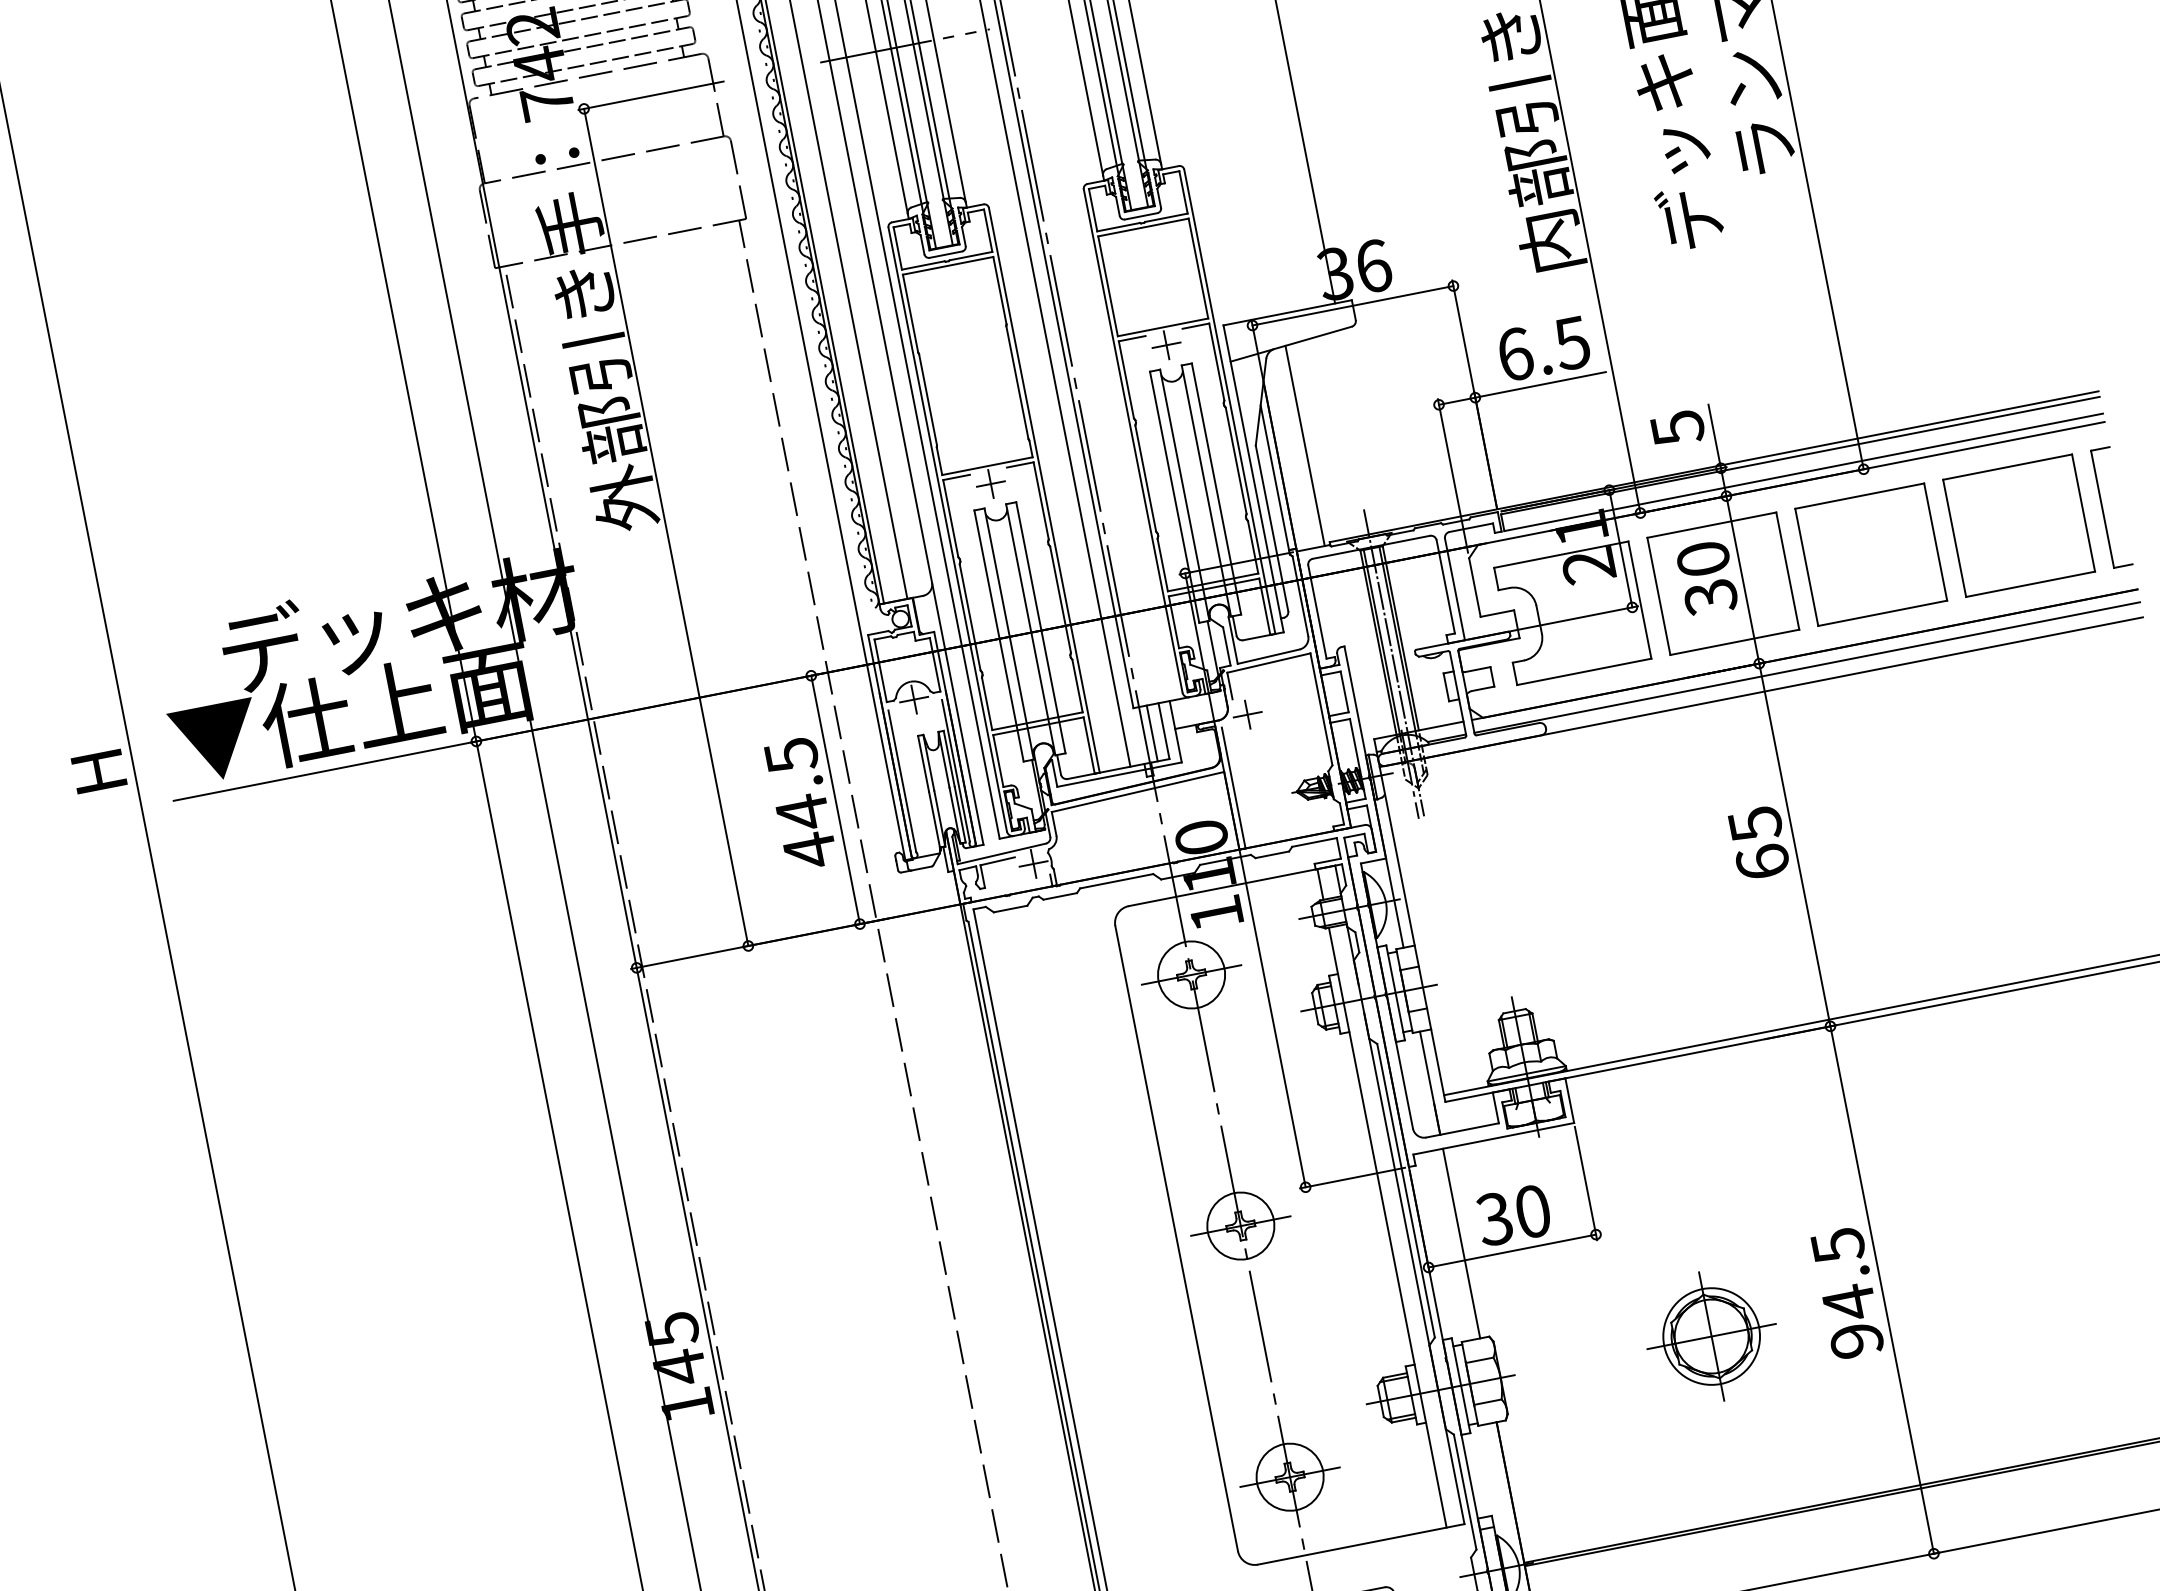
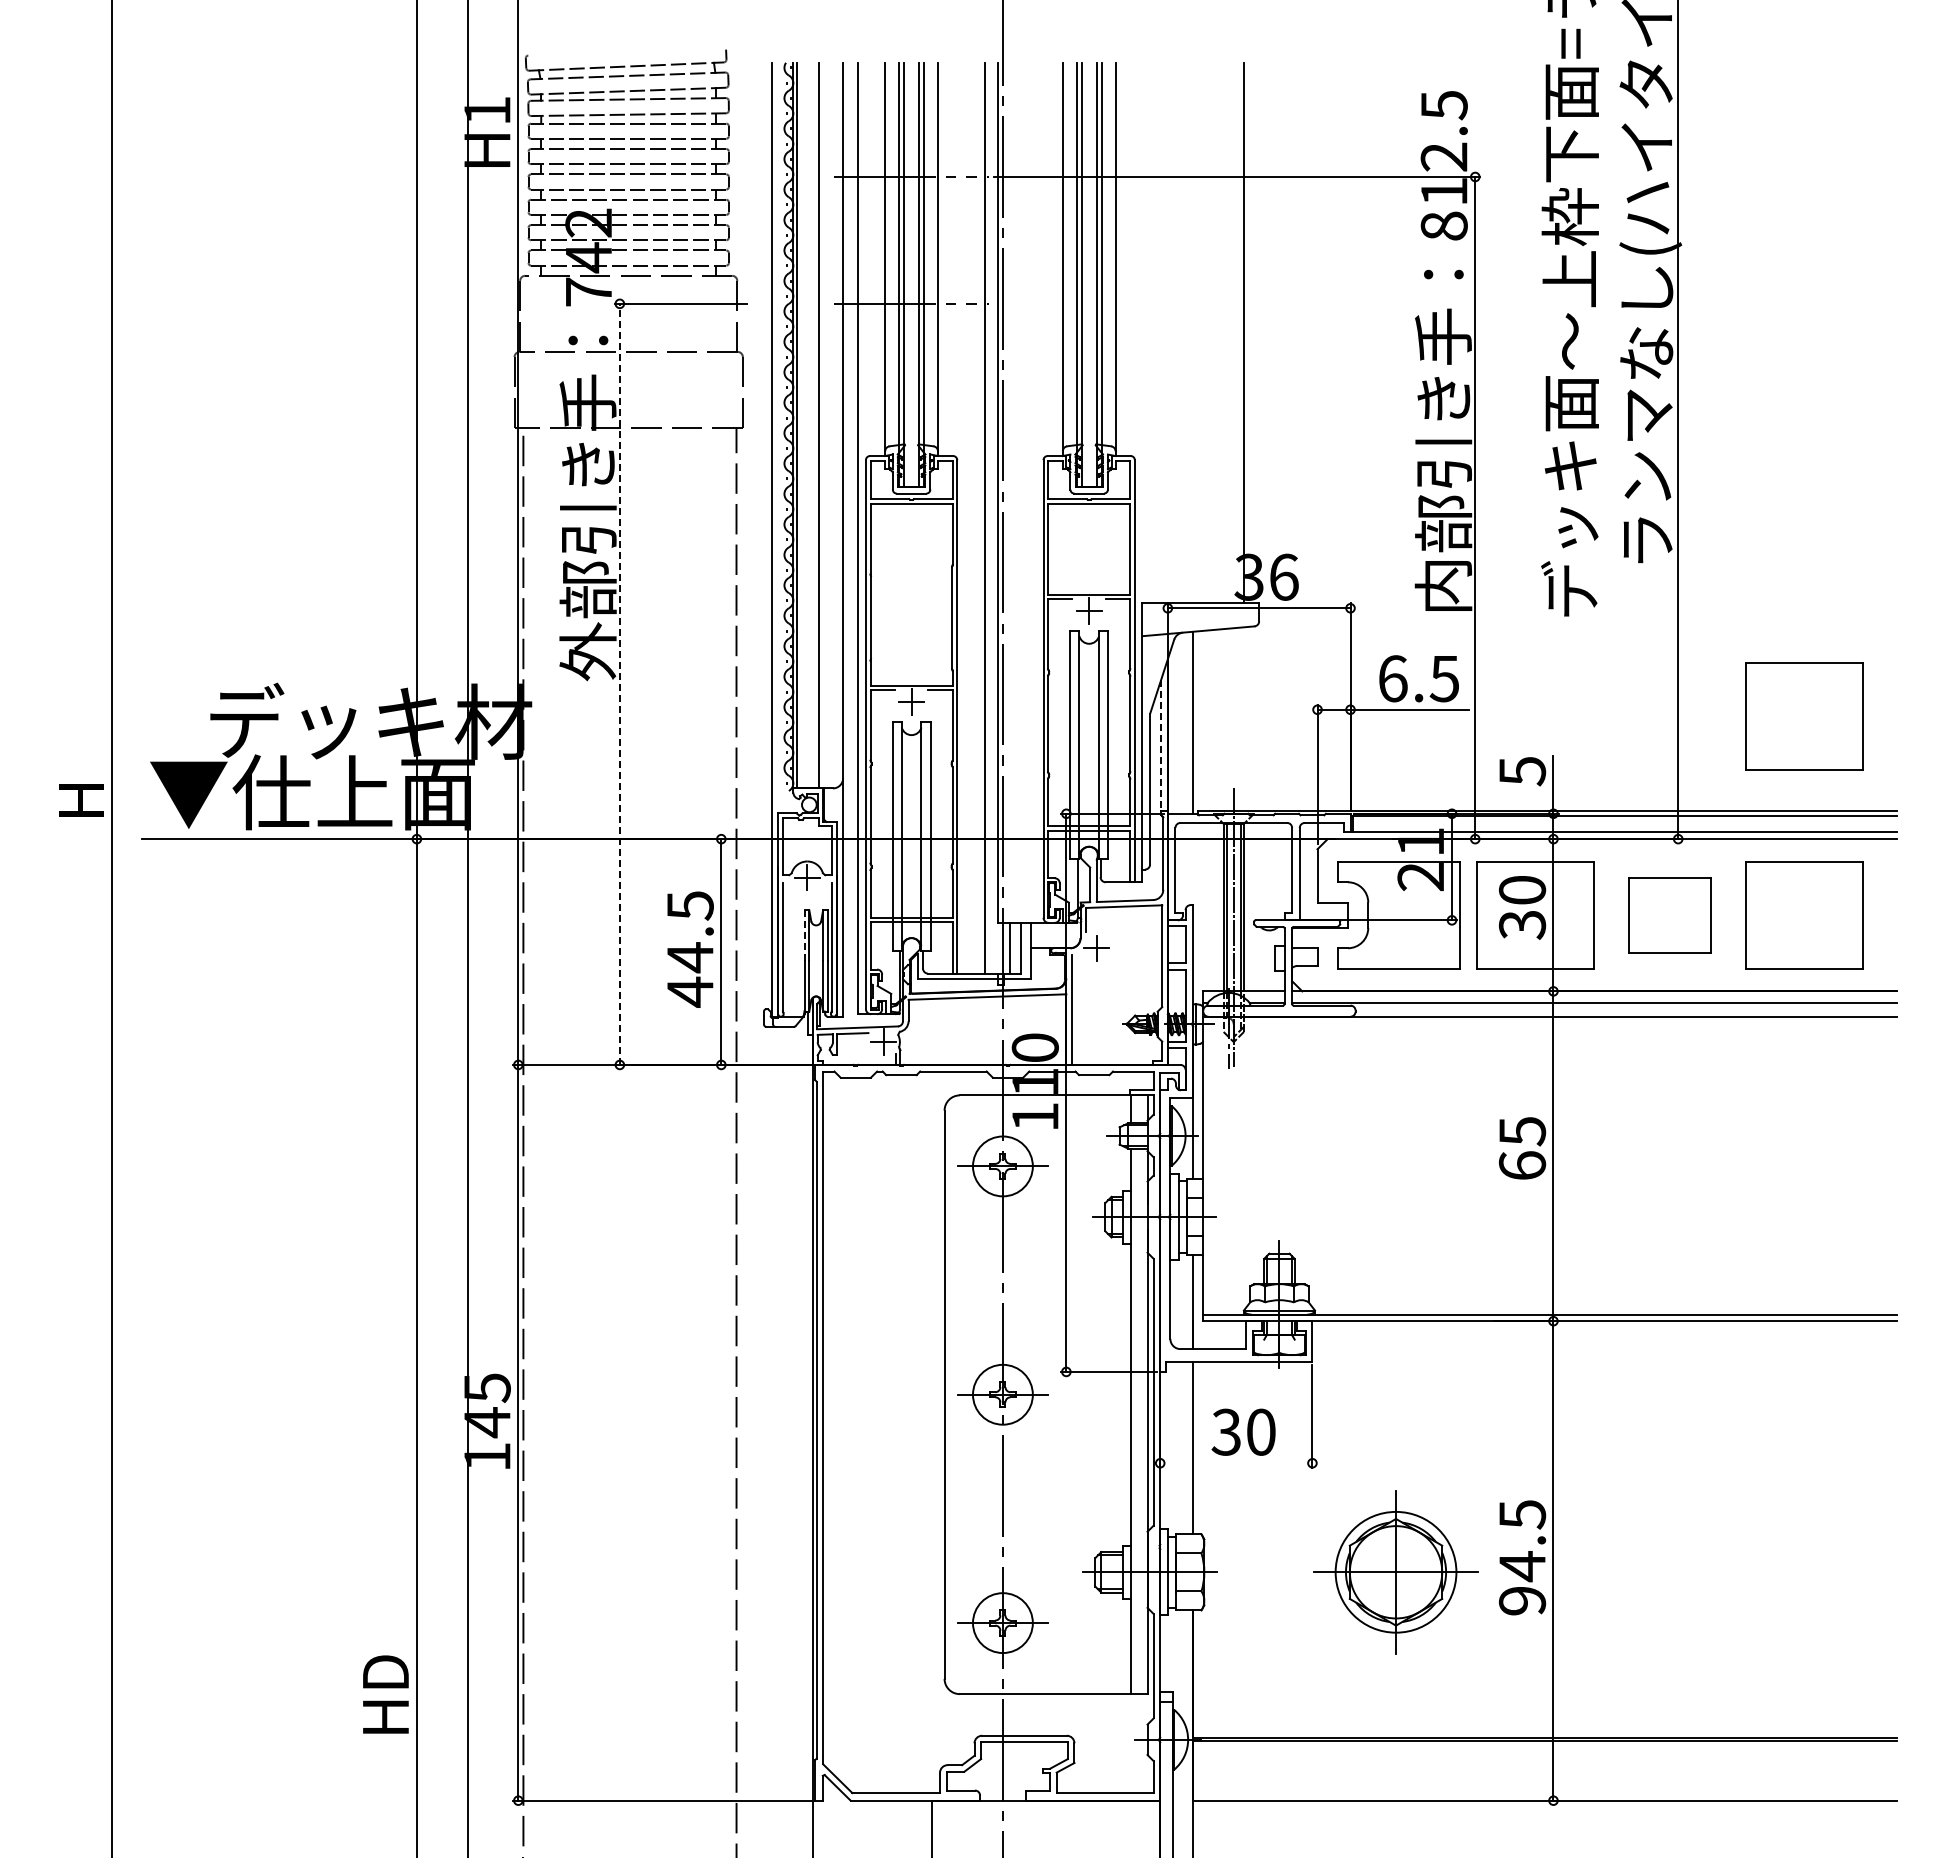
part: (1976, 307) -> (1804, 716), added
line: (1275, 477) -> (1161, 745), solid -> dashed
part: (2103, 509) -> (1881, 915), removed
line: (665, 527) -> (619, 684), solid -> dashed
part: (1871, 554) -> (1670, 915), size x0.7
line: (923, 764) -> (804, 936), solid -> dashed
line: (1512, 1251) -> (1236, 1463), removed
part: (1712, 1336) -> (1396, 1572), size x1.4

